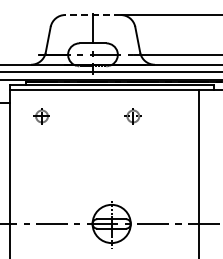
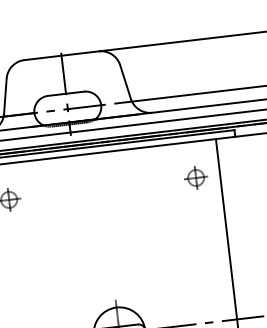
line: (92, 15) -> (60, 56), dashed -> solid
part: (132, 116) -> (194, 178), moved

